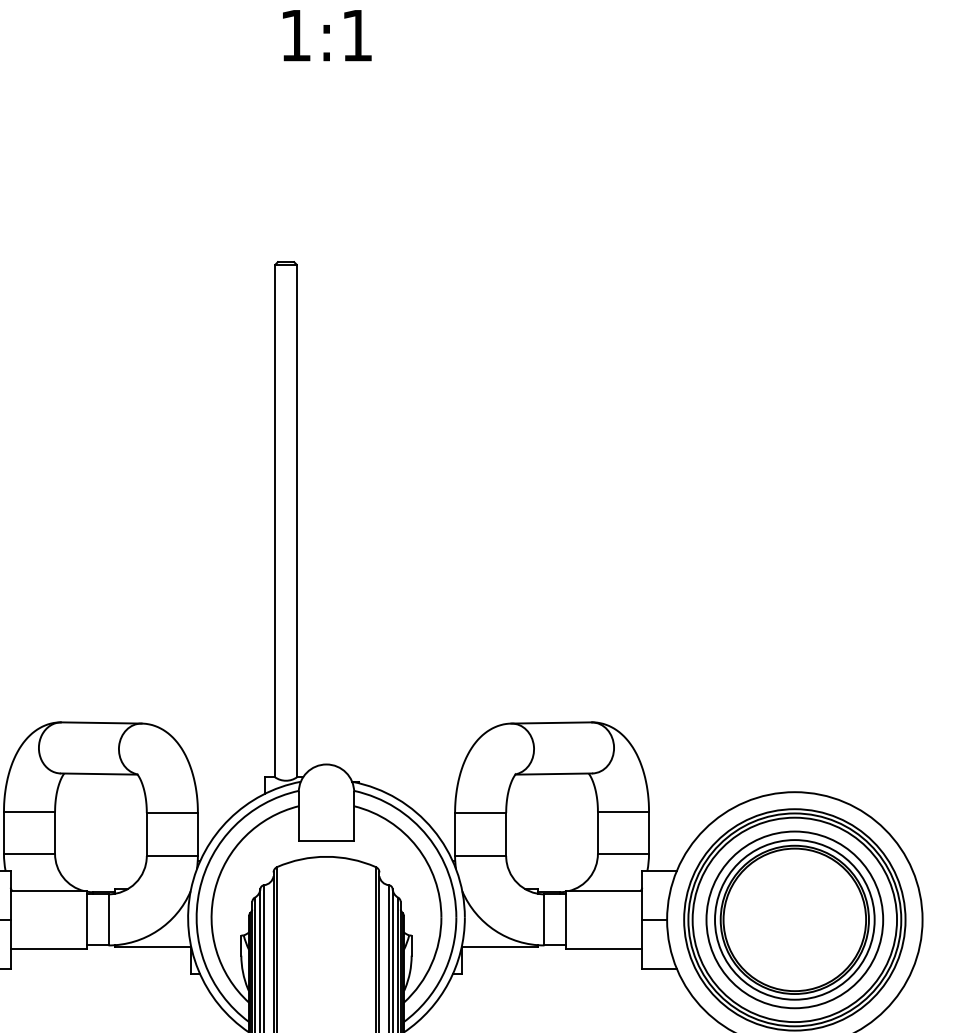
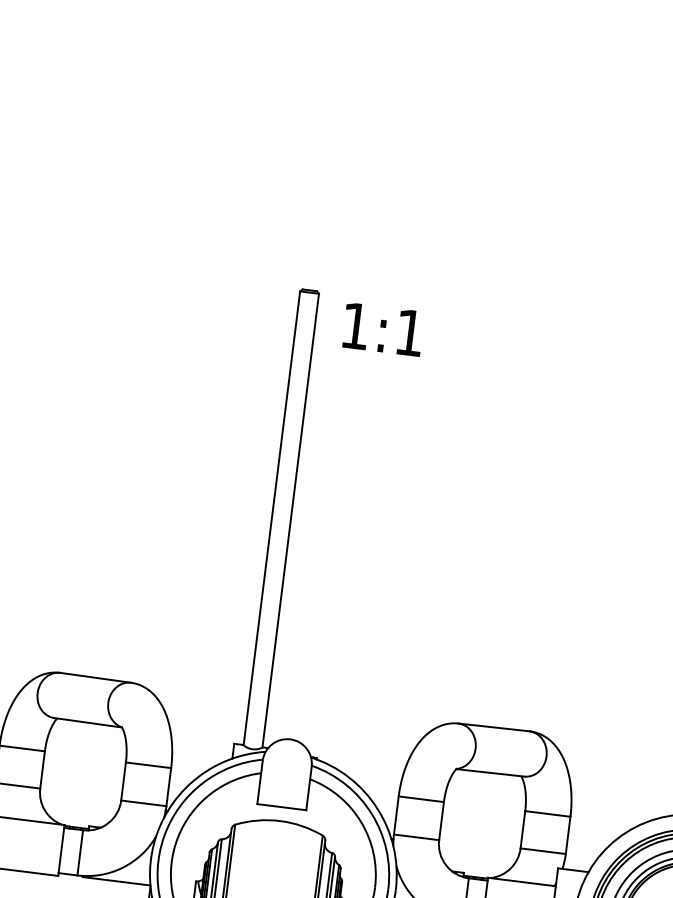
text: (327, 35) -> (383, 329), moved

